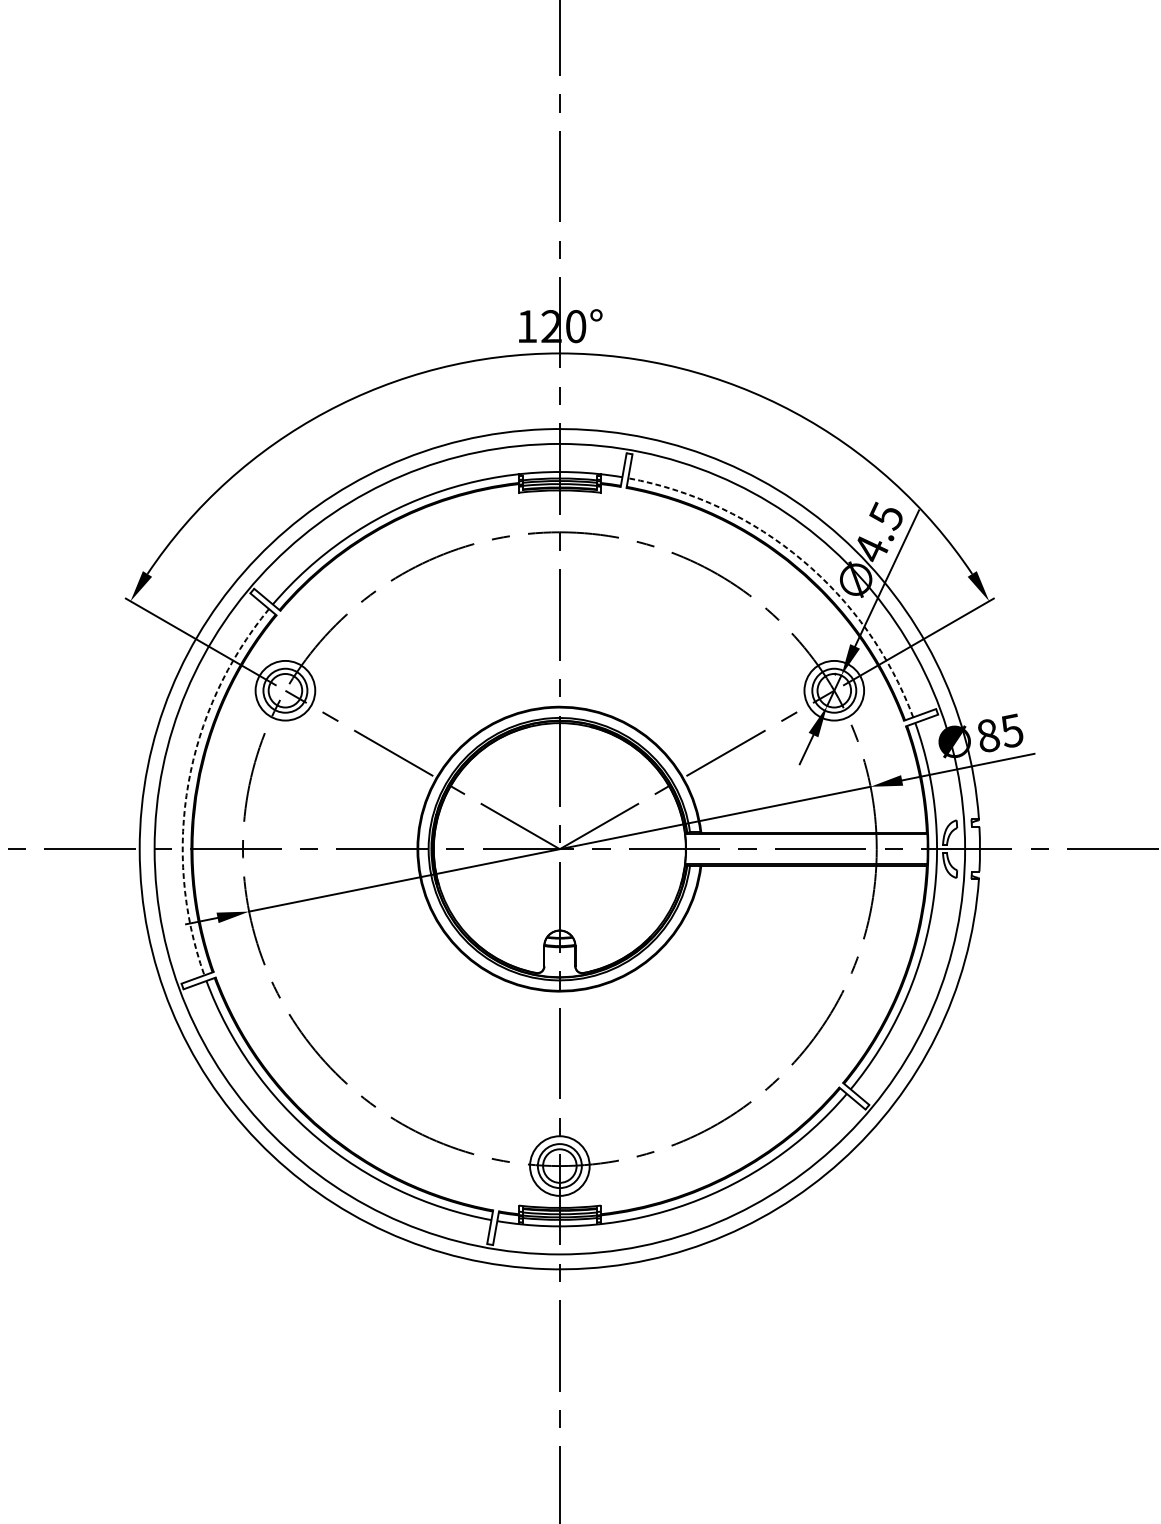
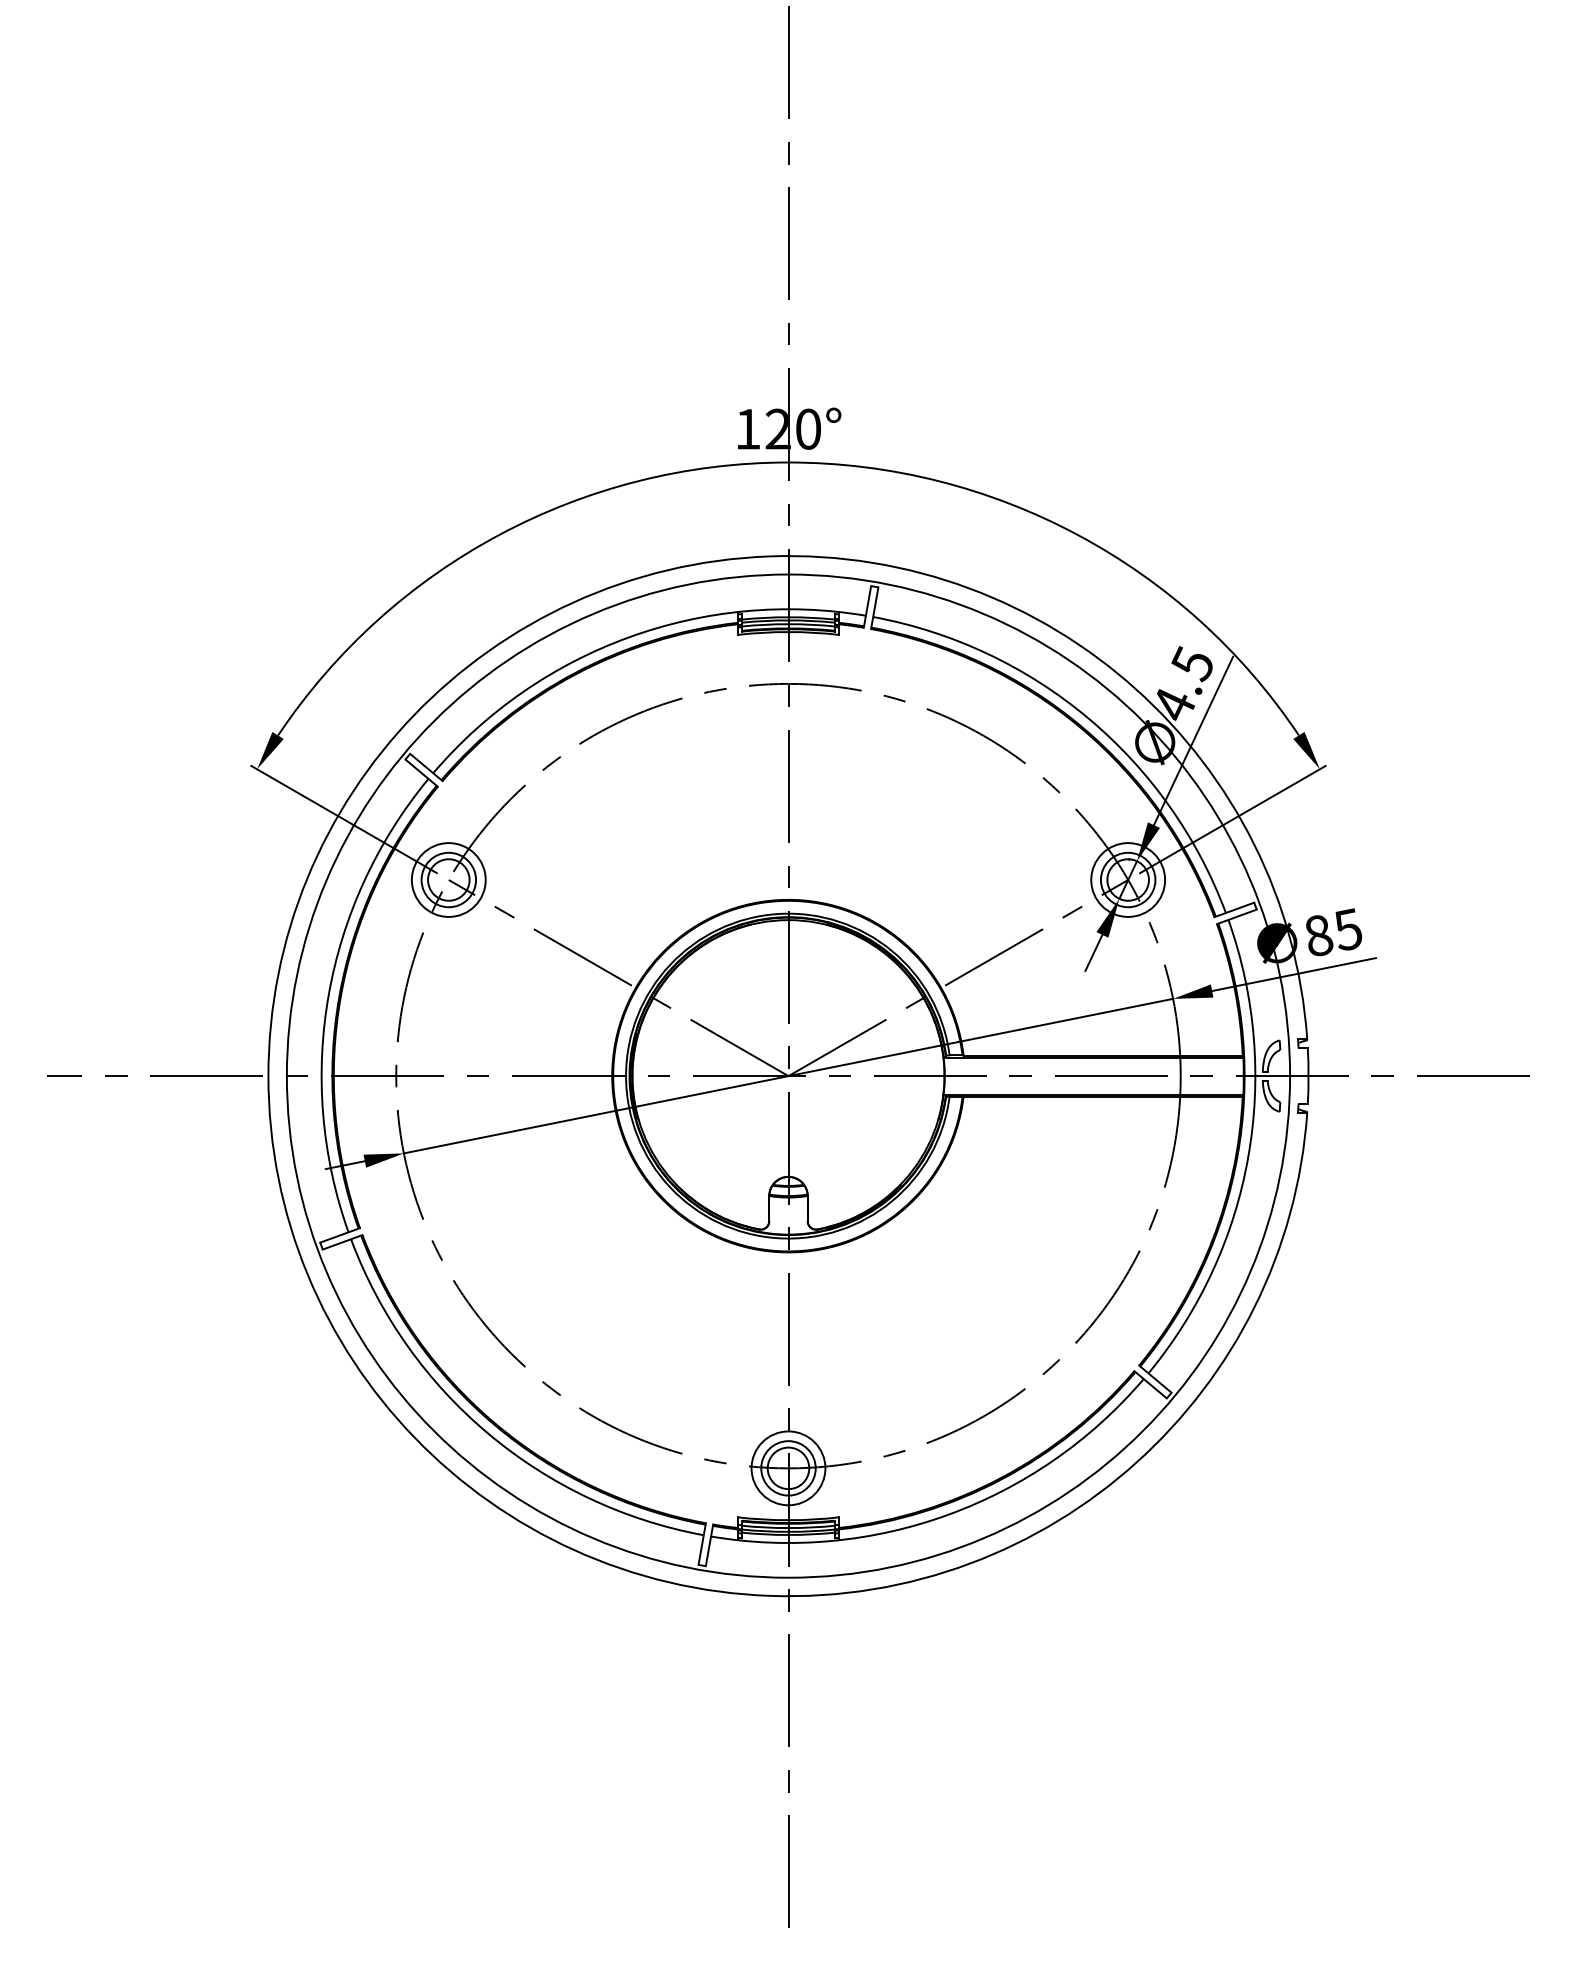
arc: (802, 560) -> (1088, 718), dashed -> solid
arc: (188, 784) -> (328, 995), dashed -> solid

